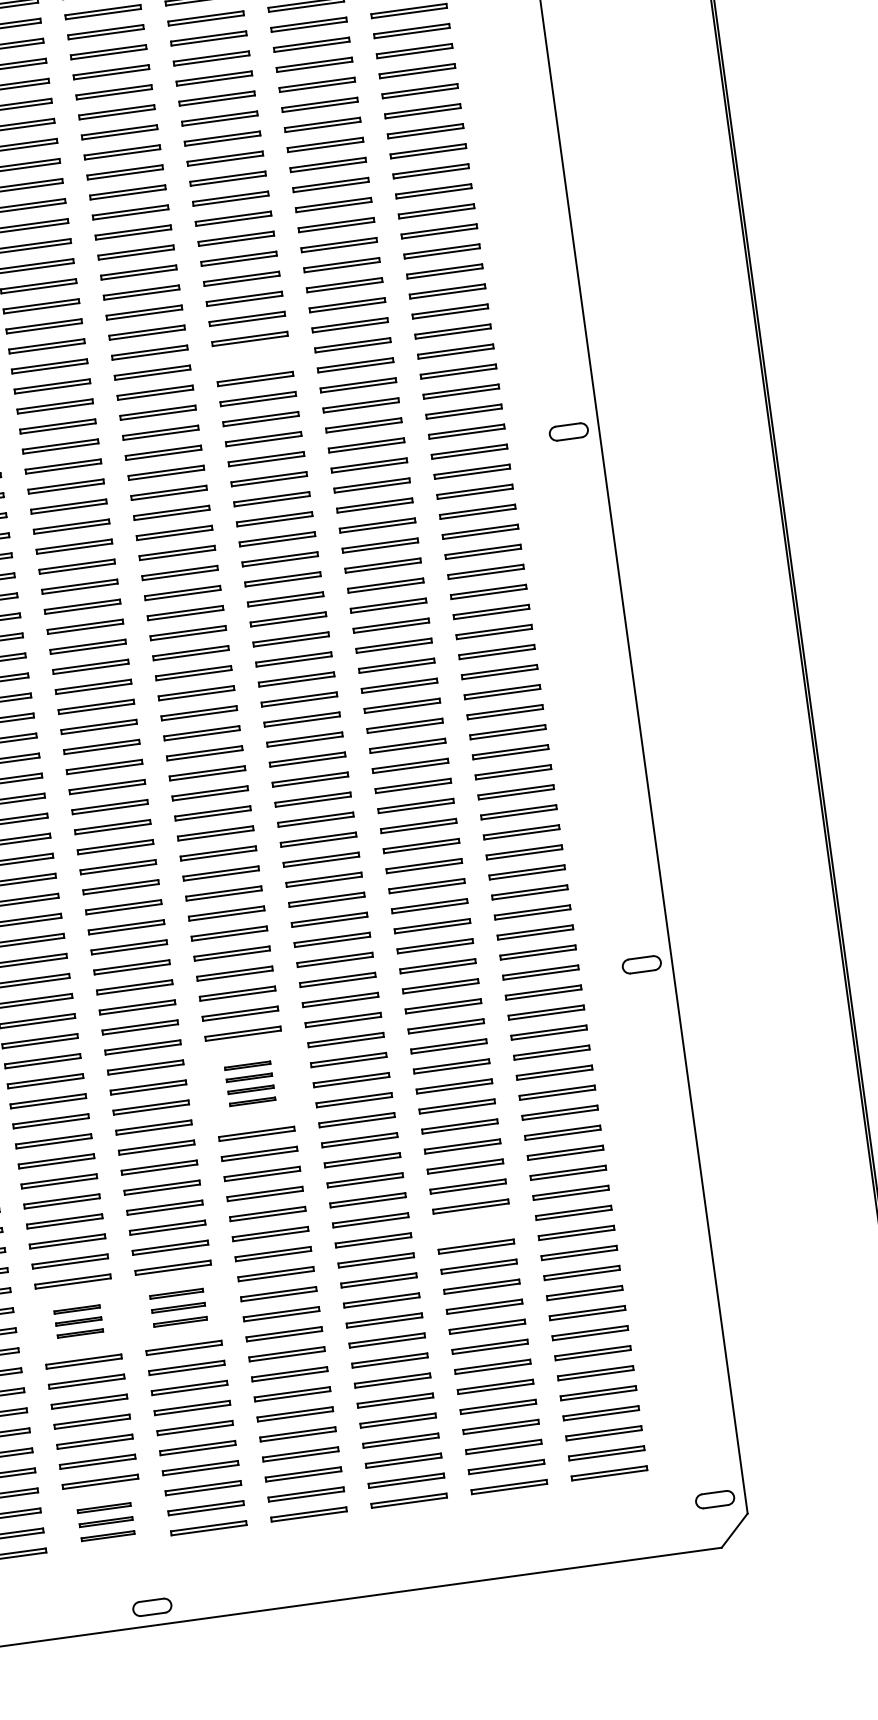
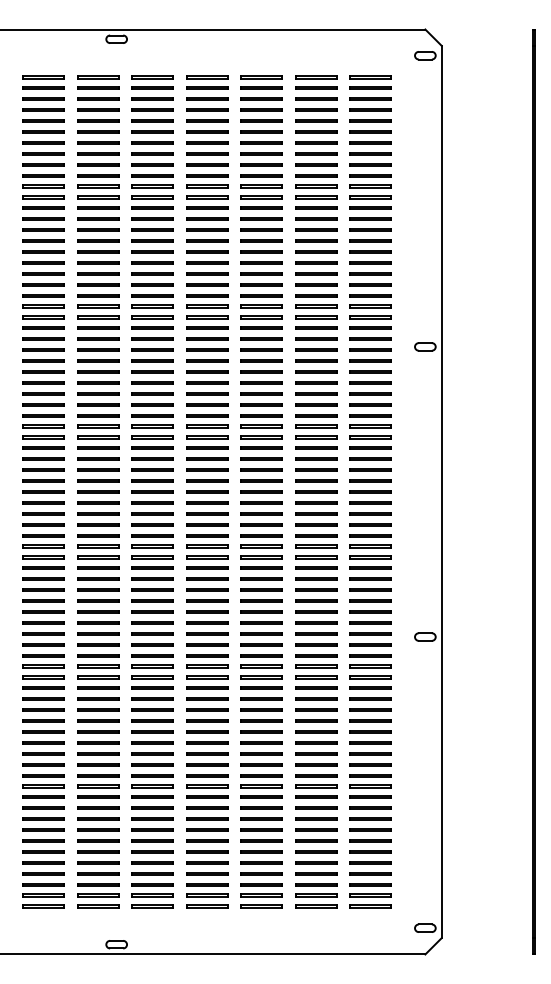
line: (252, 358) -> (261, 284), added
part: (250, 1082) -> (207, 671), size x1.67
line: (473, 1226) -> (316, 764), added
part: (178, 1307) -> (152, 786), size x1.43
part: (79, 1321) -> (98, 786), size x1.67
part: (106, 1521) -> (98, 895), size x1.43

